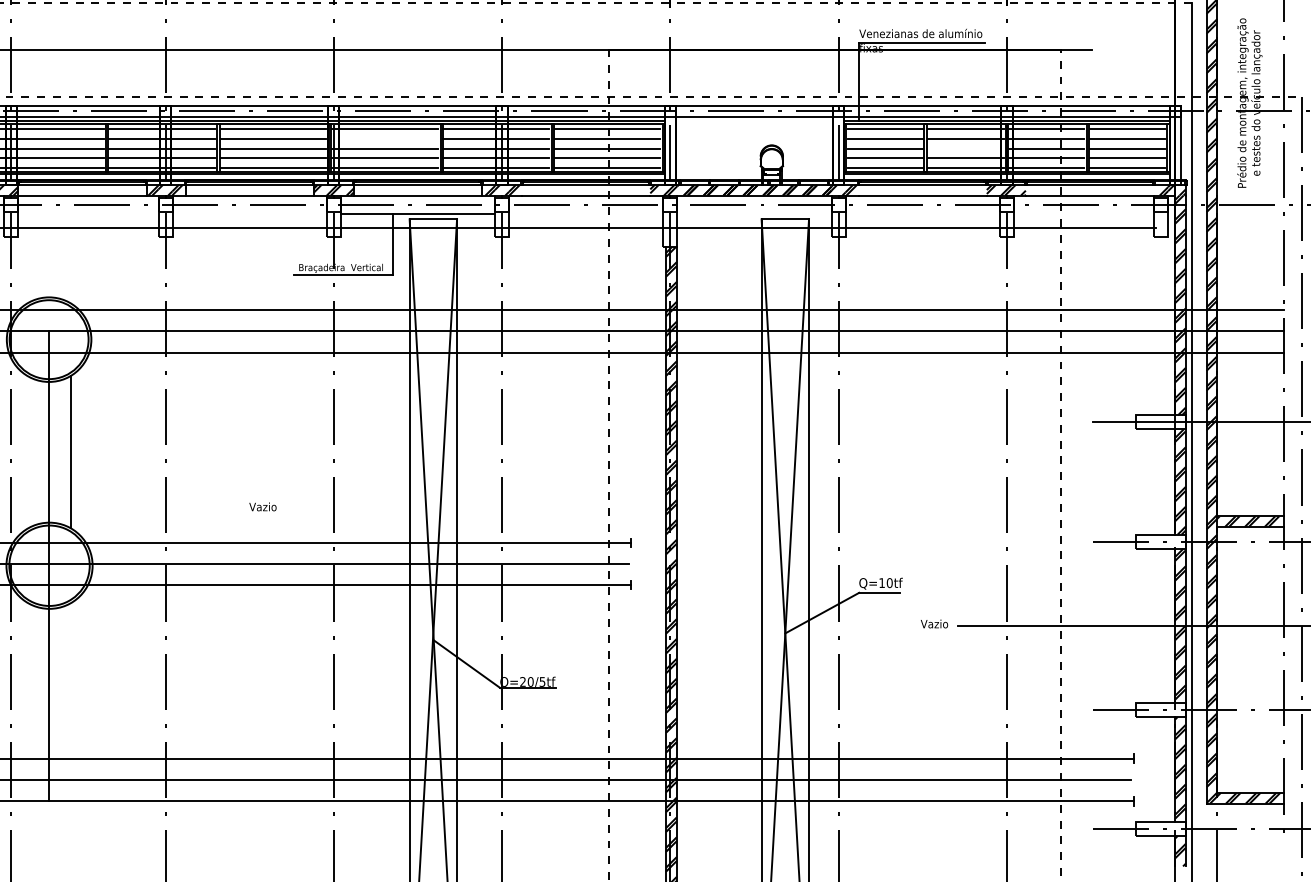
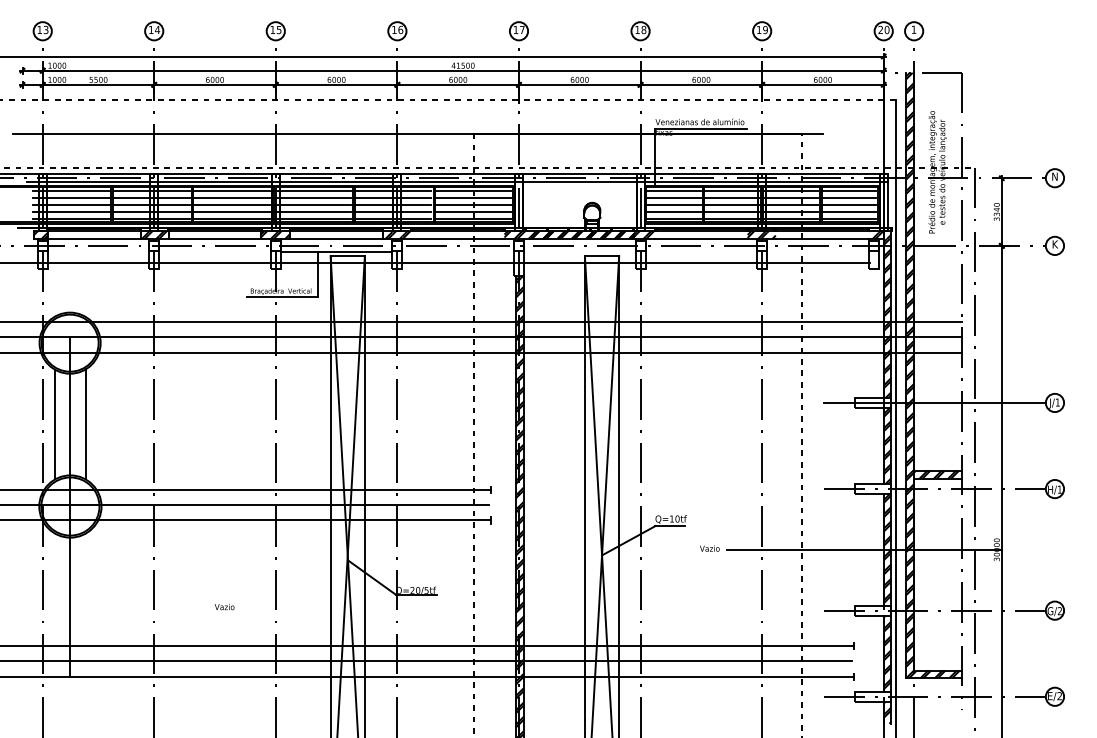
line: (384, 139) -> (312, 198), added
line: (965, 149) -> (732, 205), added
line: (28, 452) -> (55, 424), added
text: (262, 506) -> (224, 606), moved

